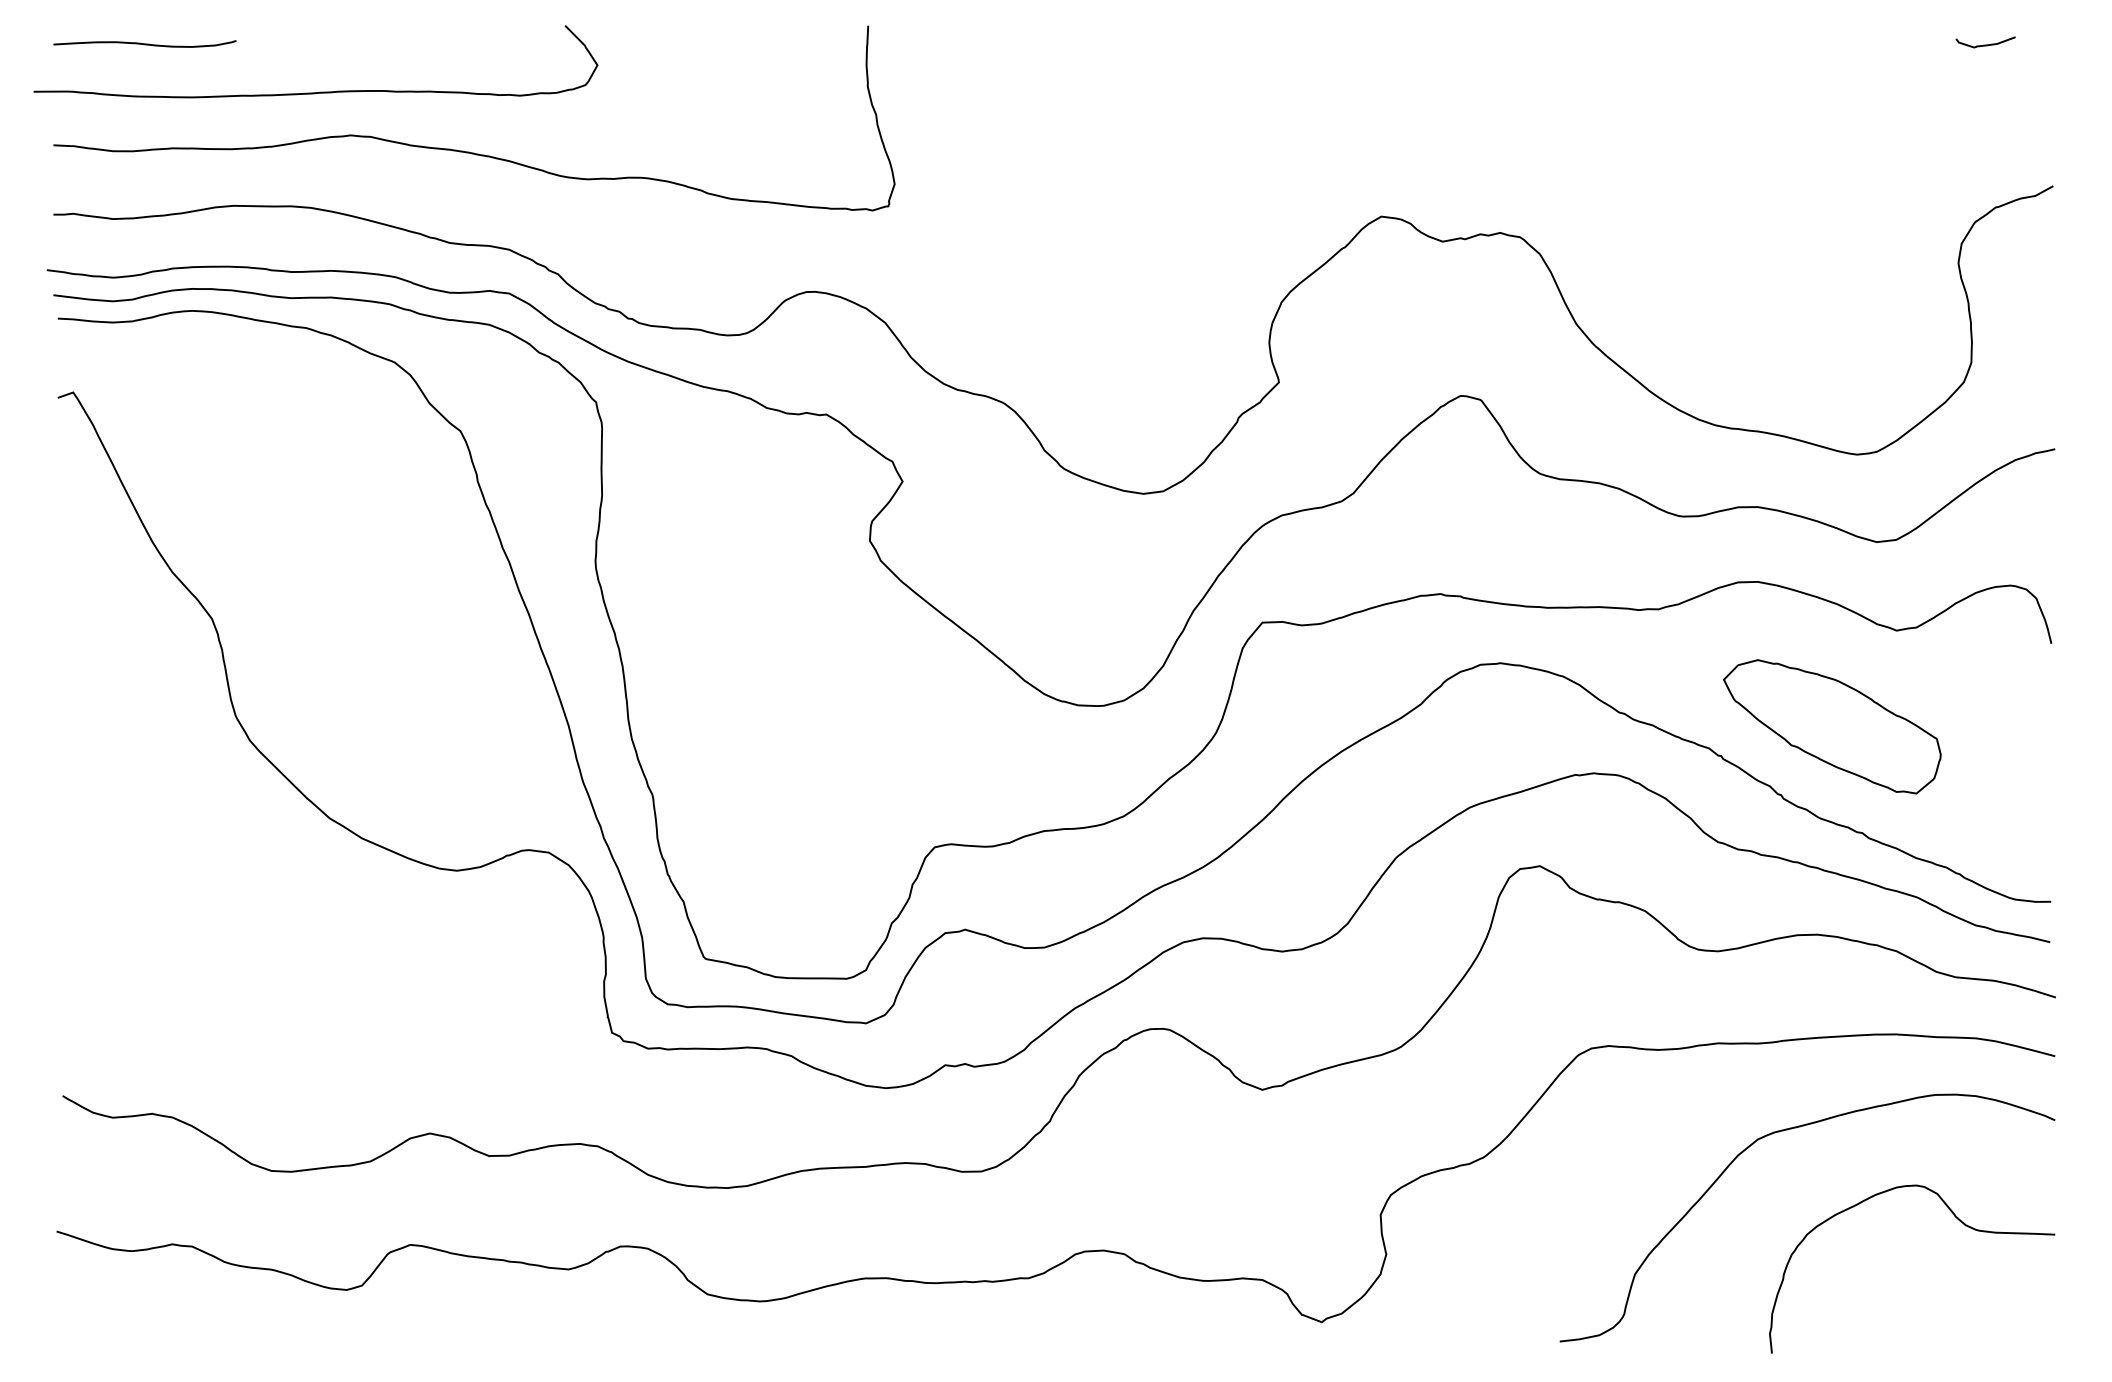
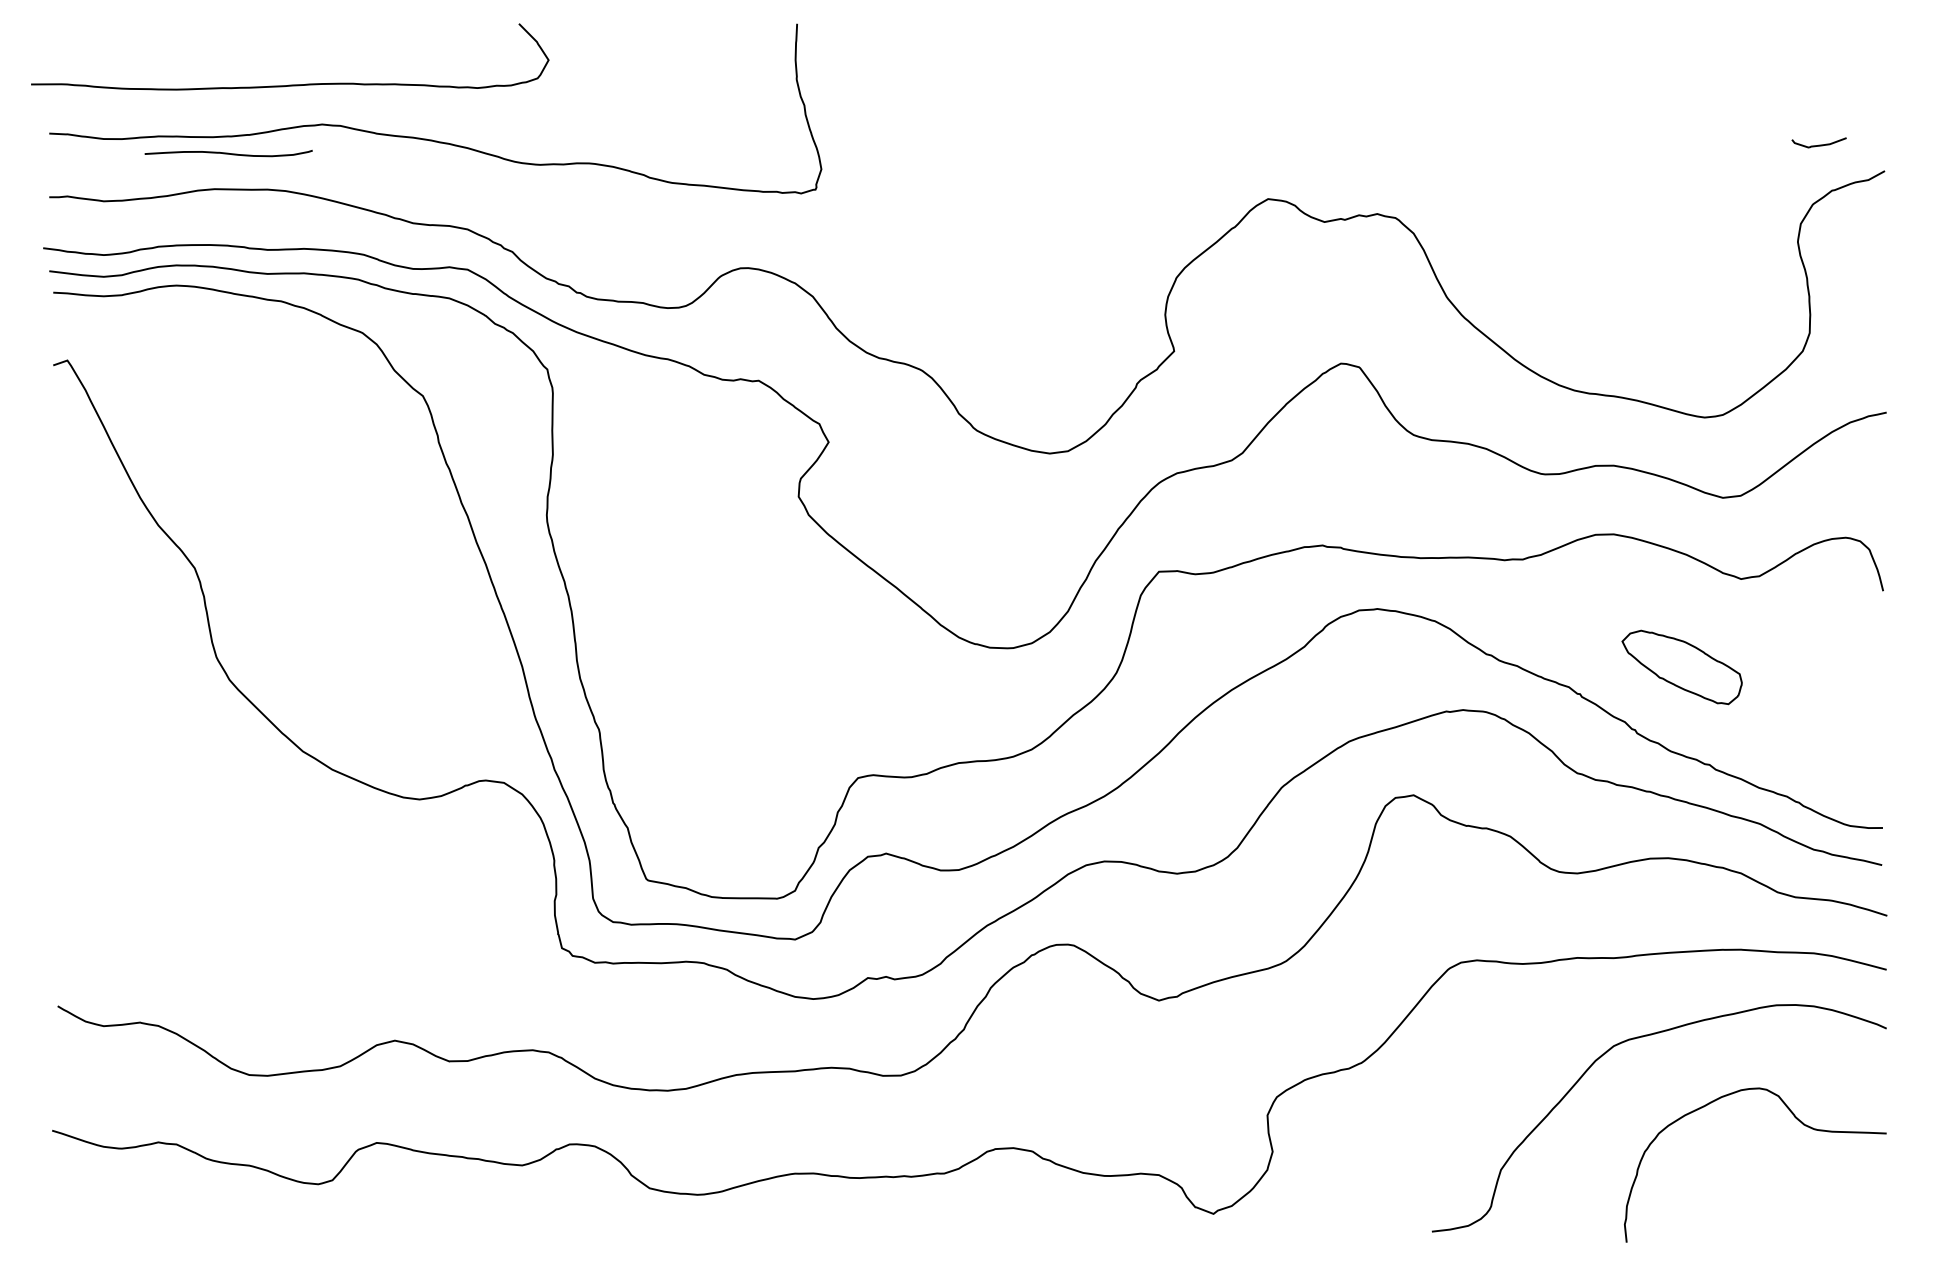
curve: (144, 43) -> (228, 153), moved
curve: (1985, 44) -> (1819, 144), moved
part: (1832, 726) -> (1682, 667), size x0.6

